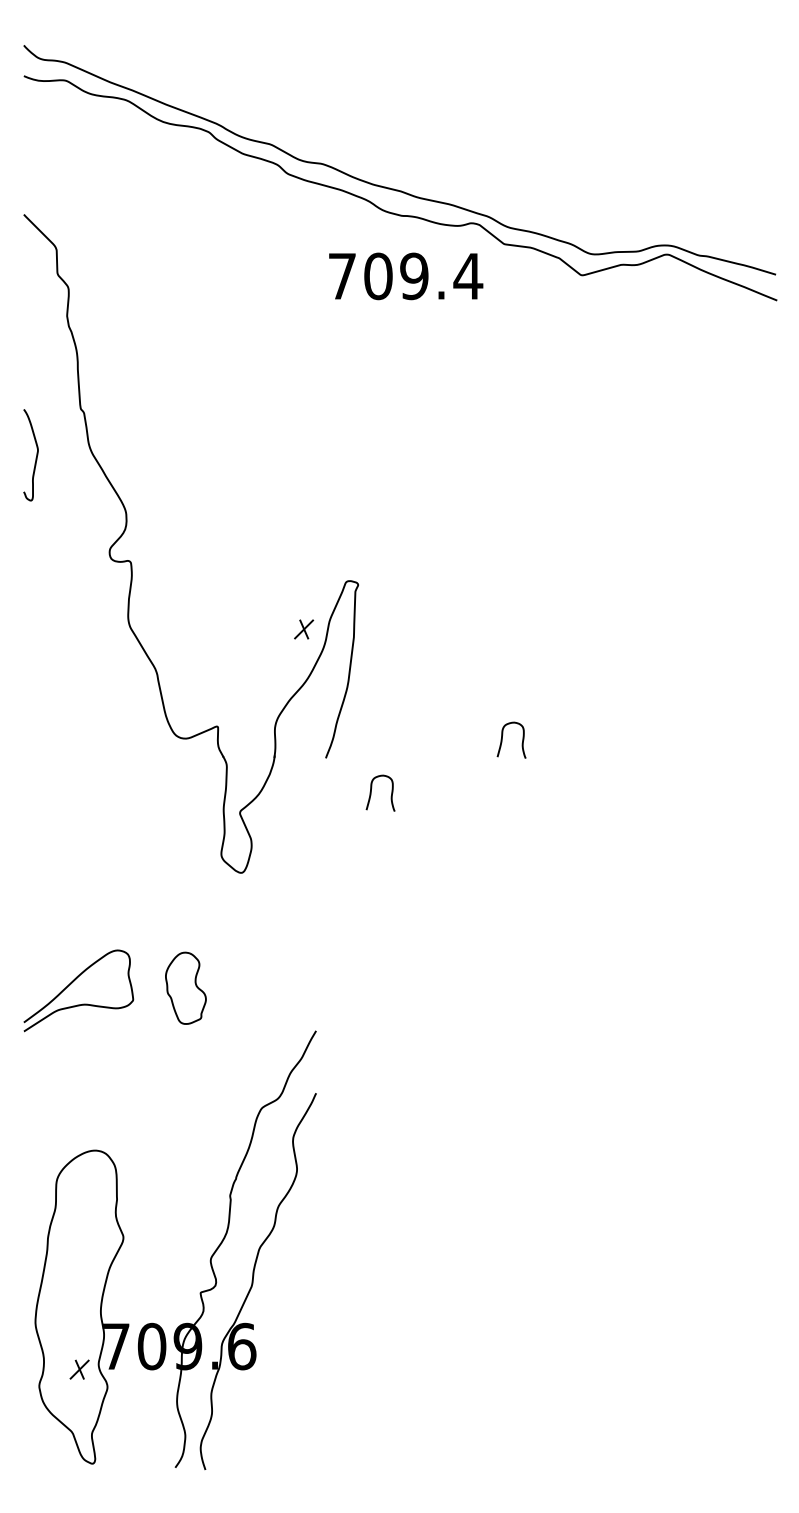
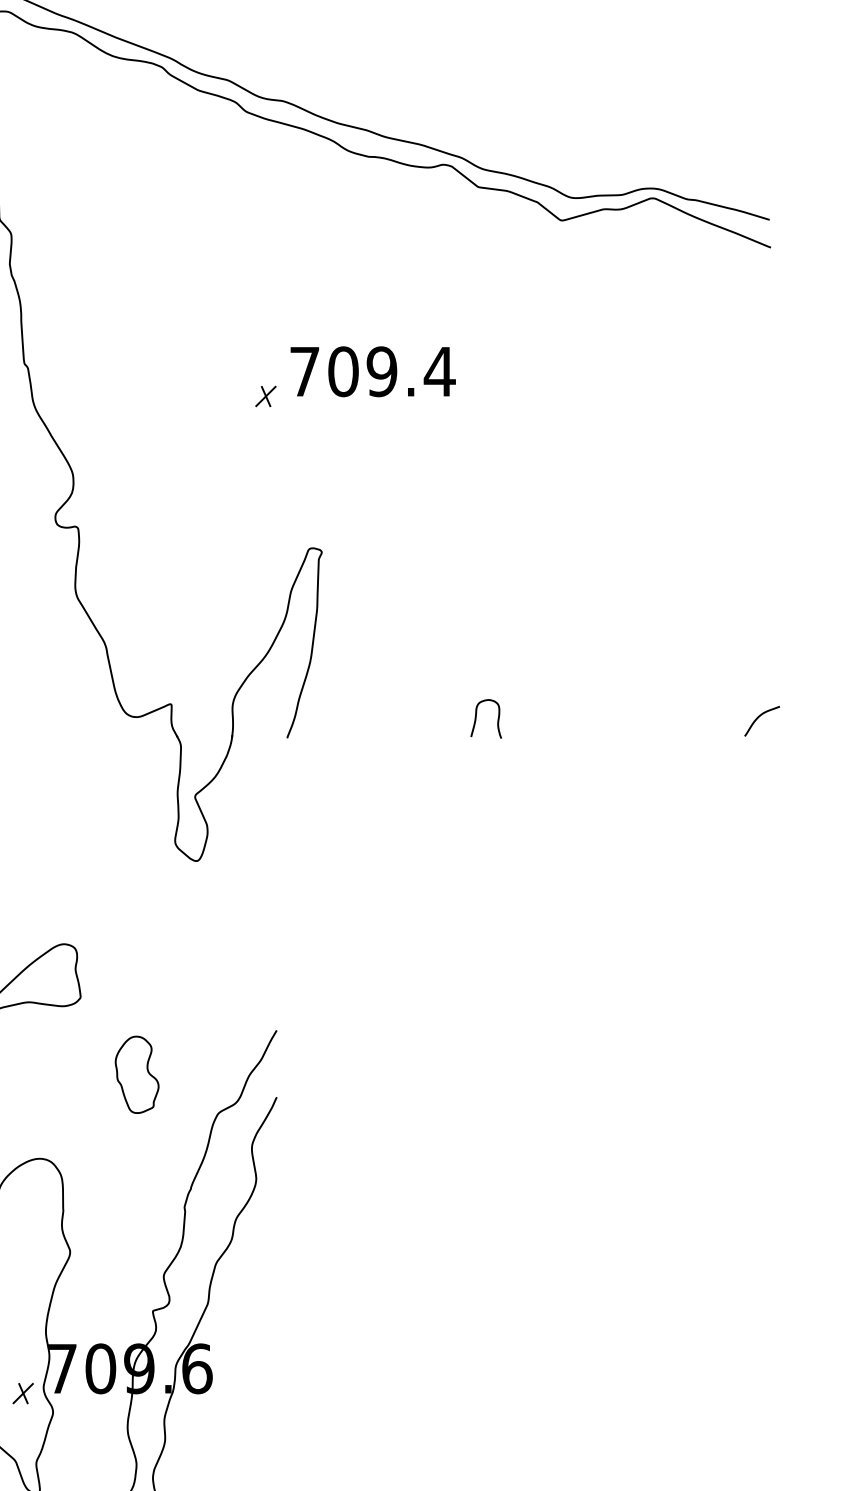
text: (406, 276) -> (373, 371), moved
part: (304, 629) -> (266, 396), moved
curve: (766, 739) -> (759, 718), added
curve: (371, 792) -> (336, 774), removed
part: (185, 987) -> (136, 1073), moved

